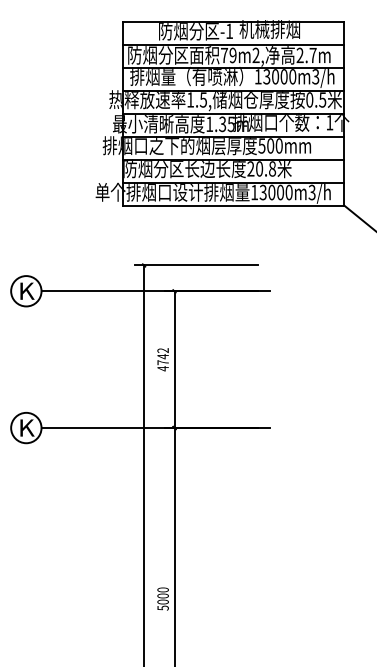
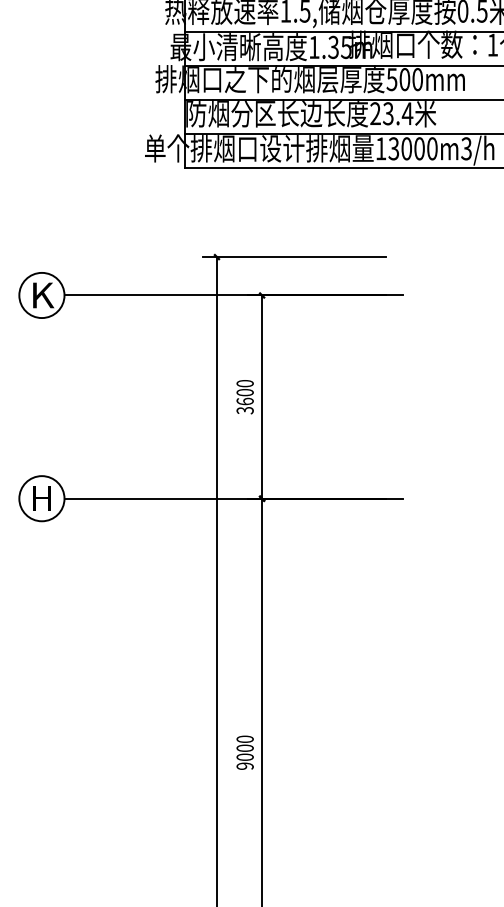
text: (265, 168) -> (397, 113), 20.8 -> 23.4
text: (162, 359) -> (244, 396), 4742 -> 3600
text: (27, 427) -> (43, 497), K -> H
text: (162, 607) -> (244, 765), 5000 -> 9000

